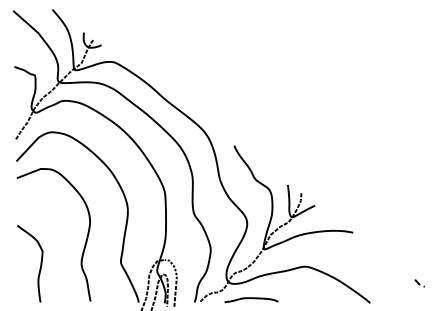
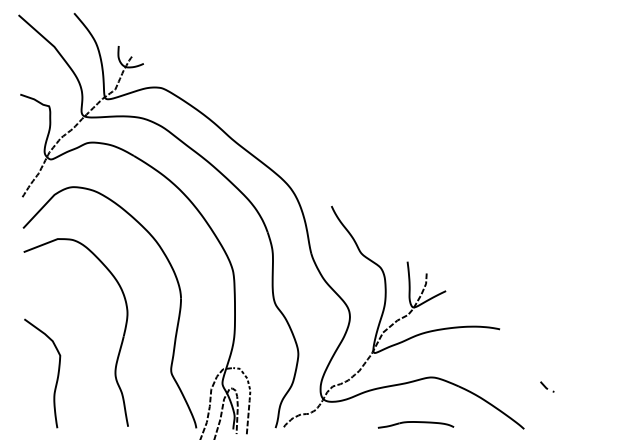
part: (419, 282) -> (547, 386), moved
part: (251, 299) -> (415, 424), moved

